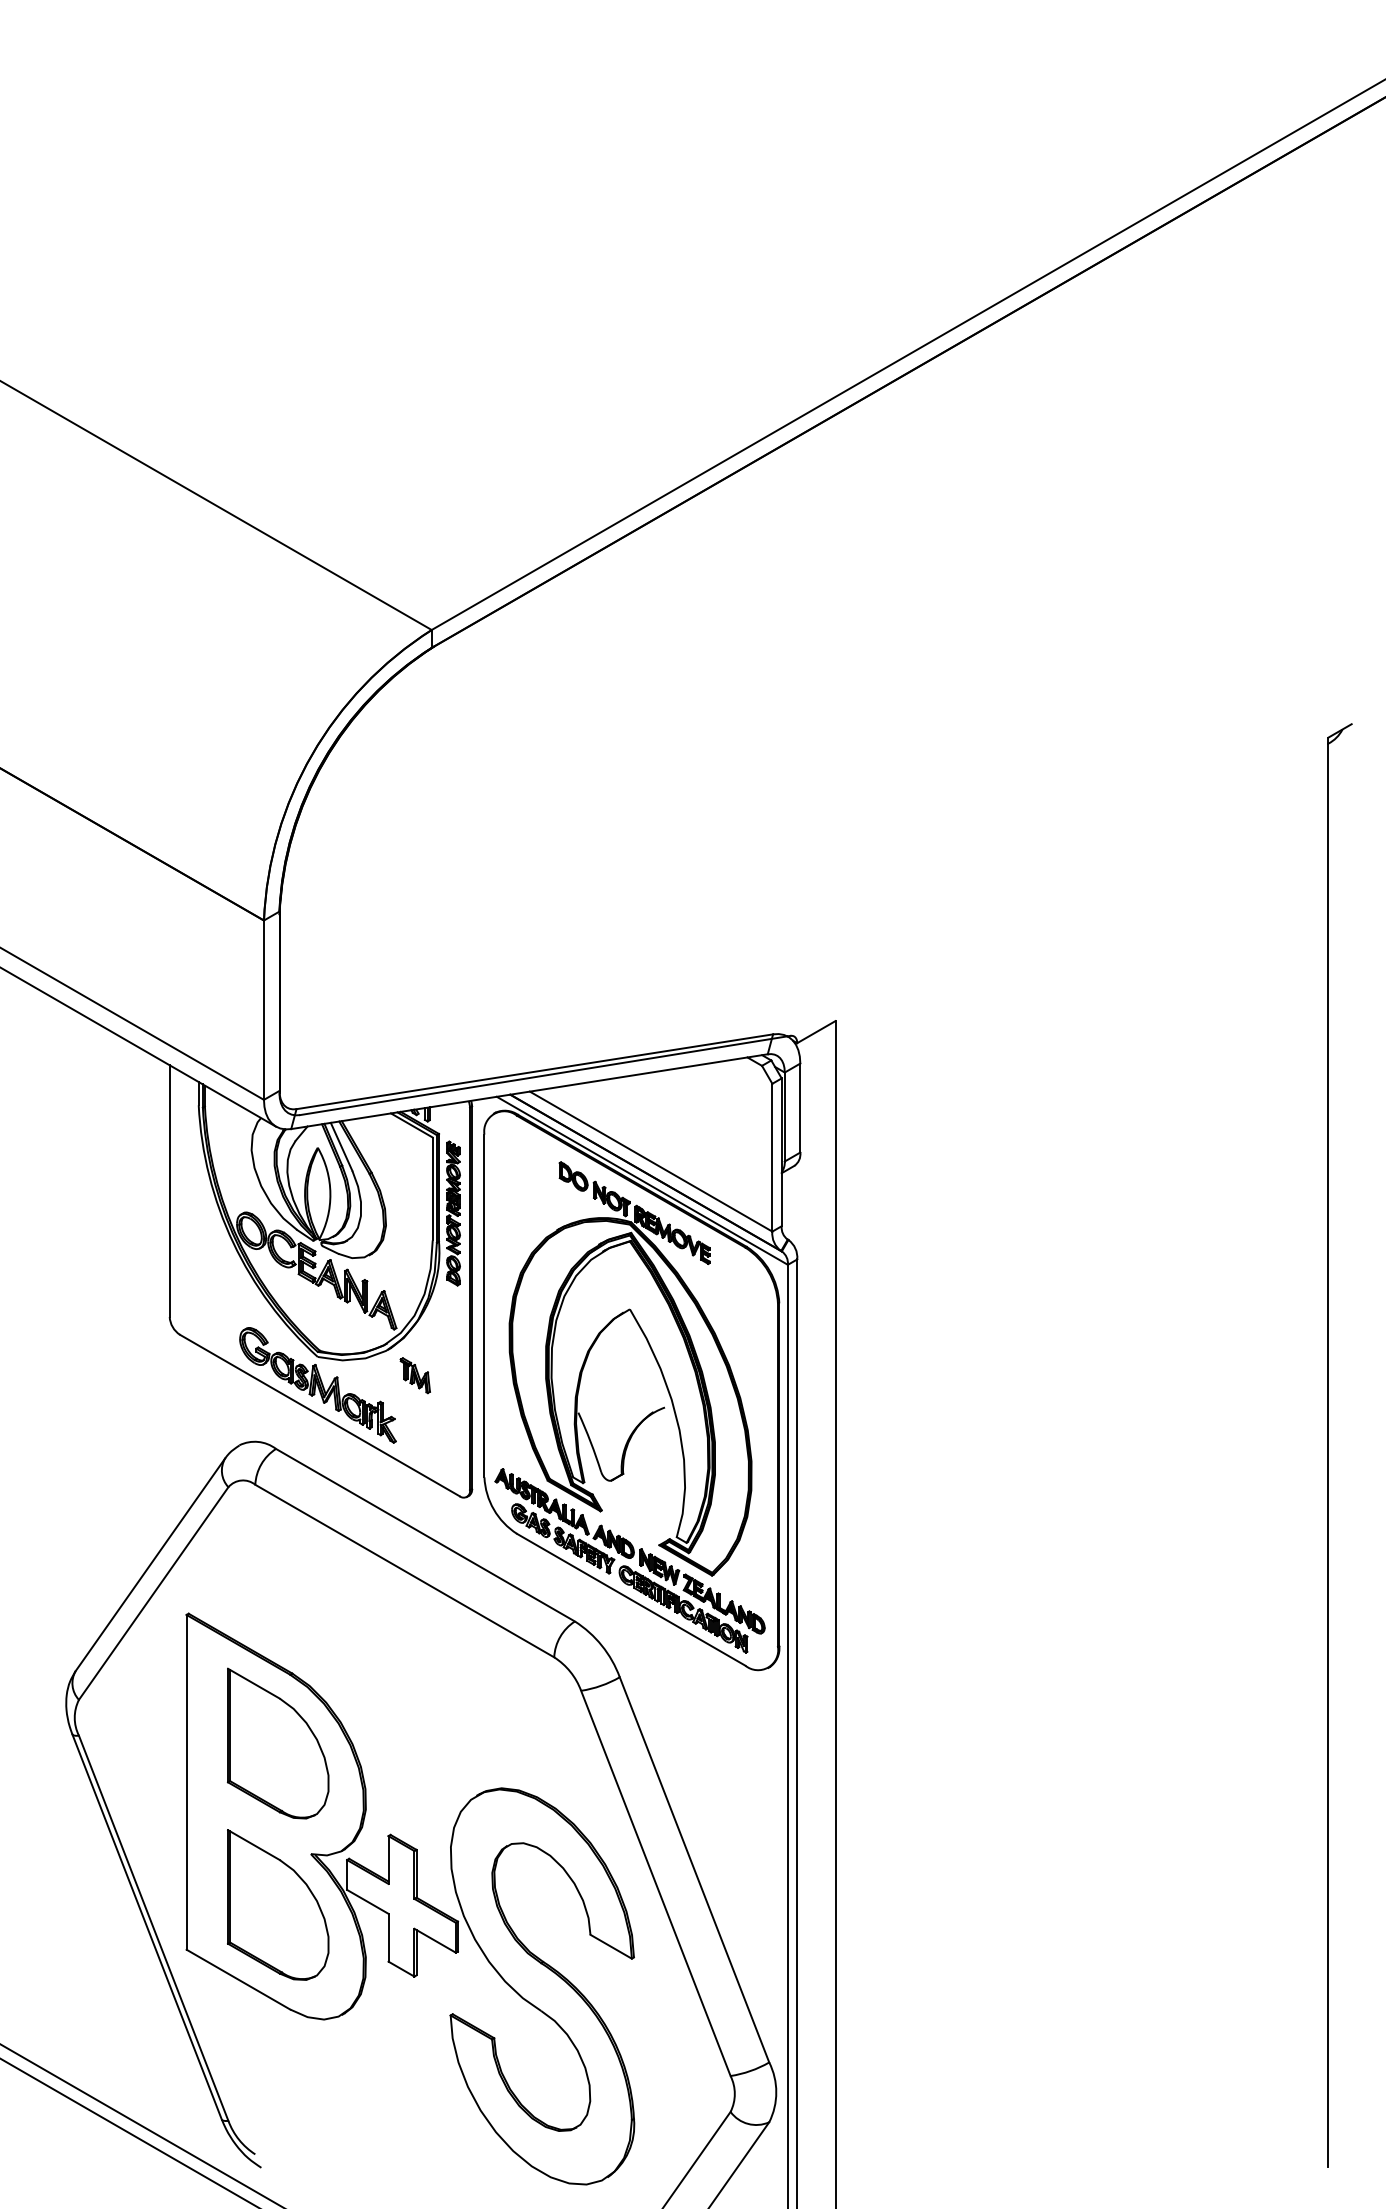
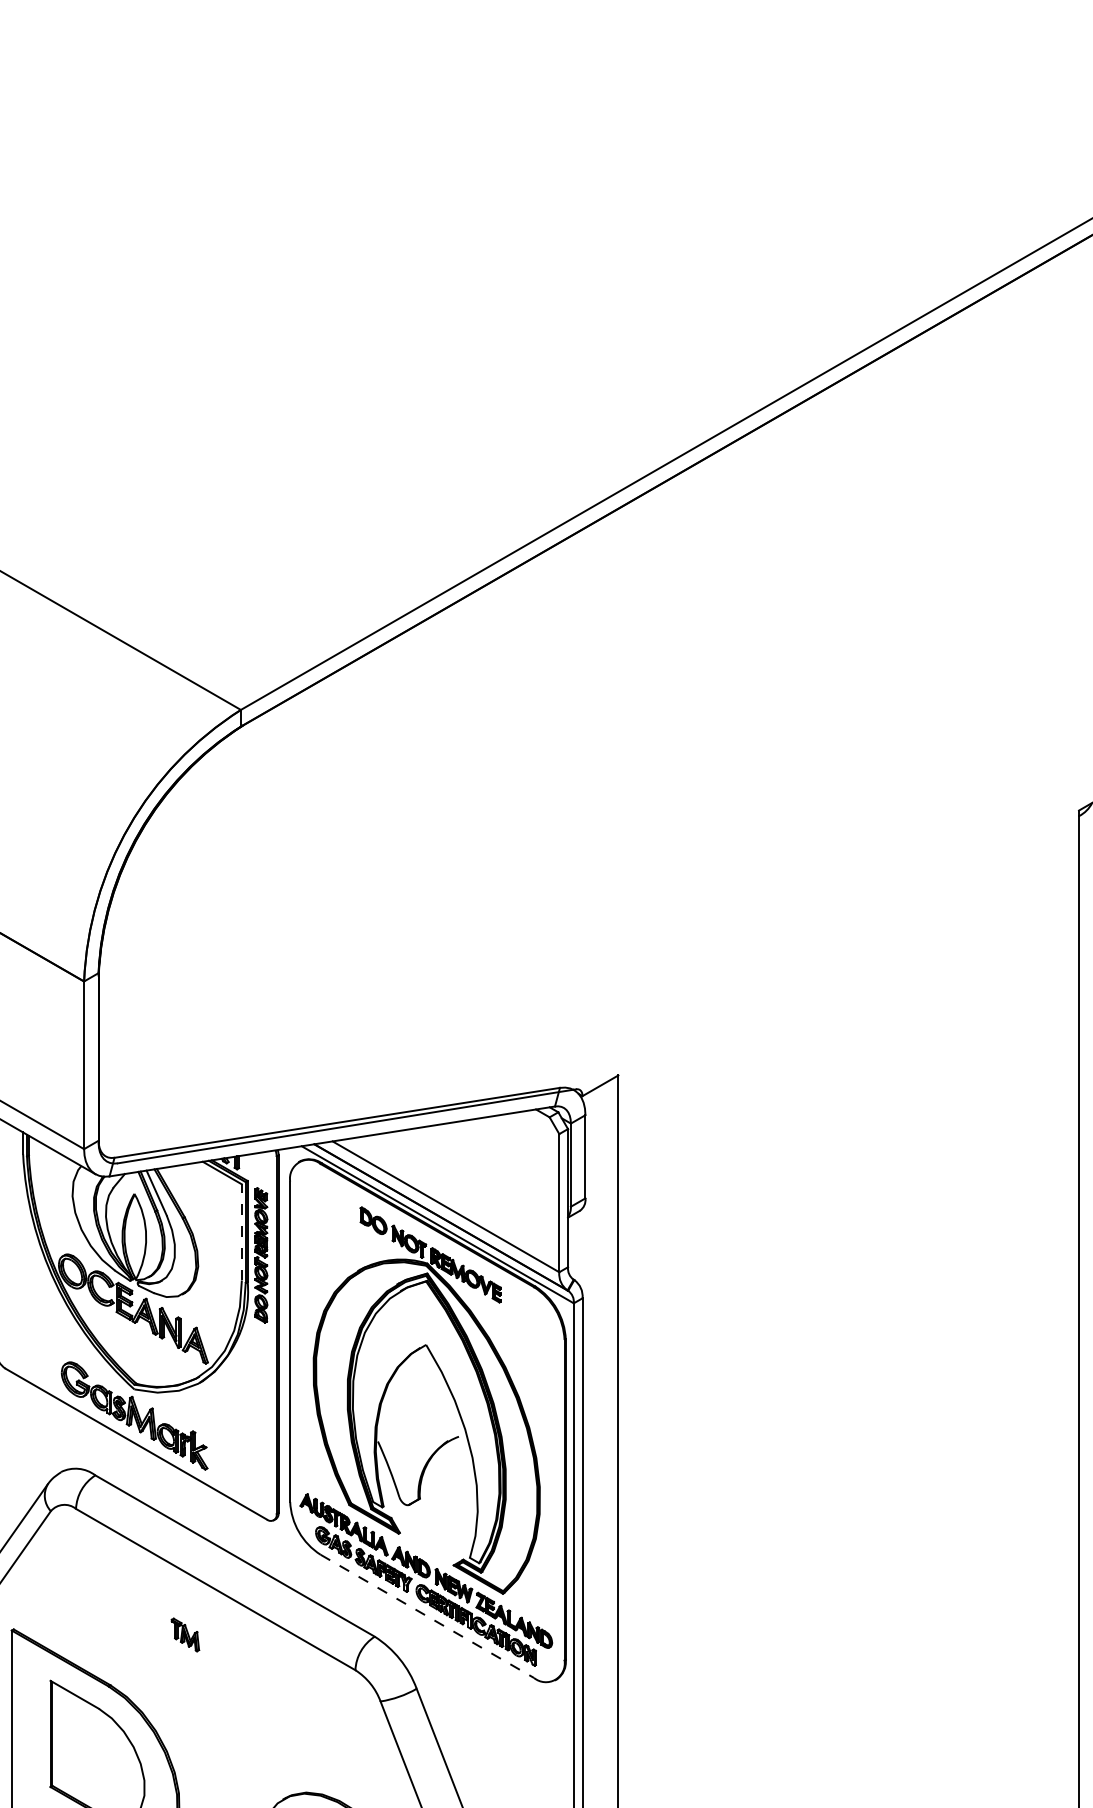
line: (432, 1188) -> (241, 1231), solid -> dashed
part: (414, 1375) -> (184, 1634), moved
line: (631, 1599) -> (427, 1616), solid -> dashed

